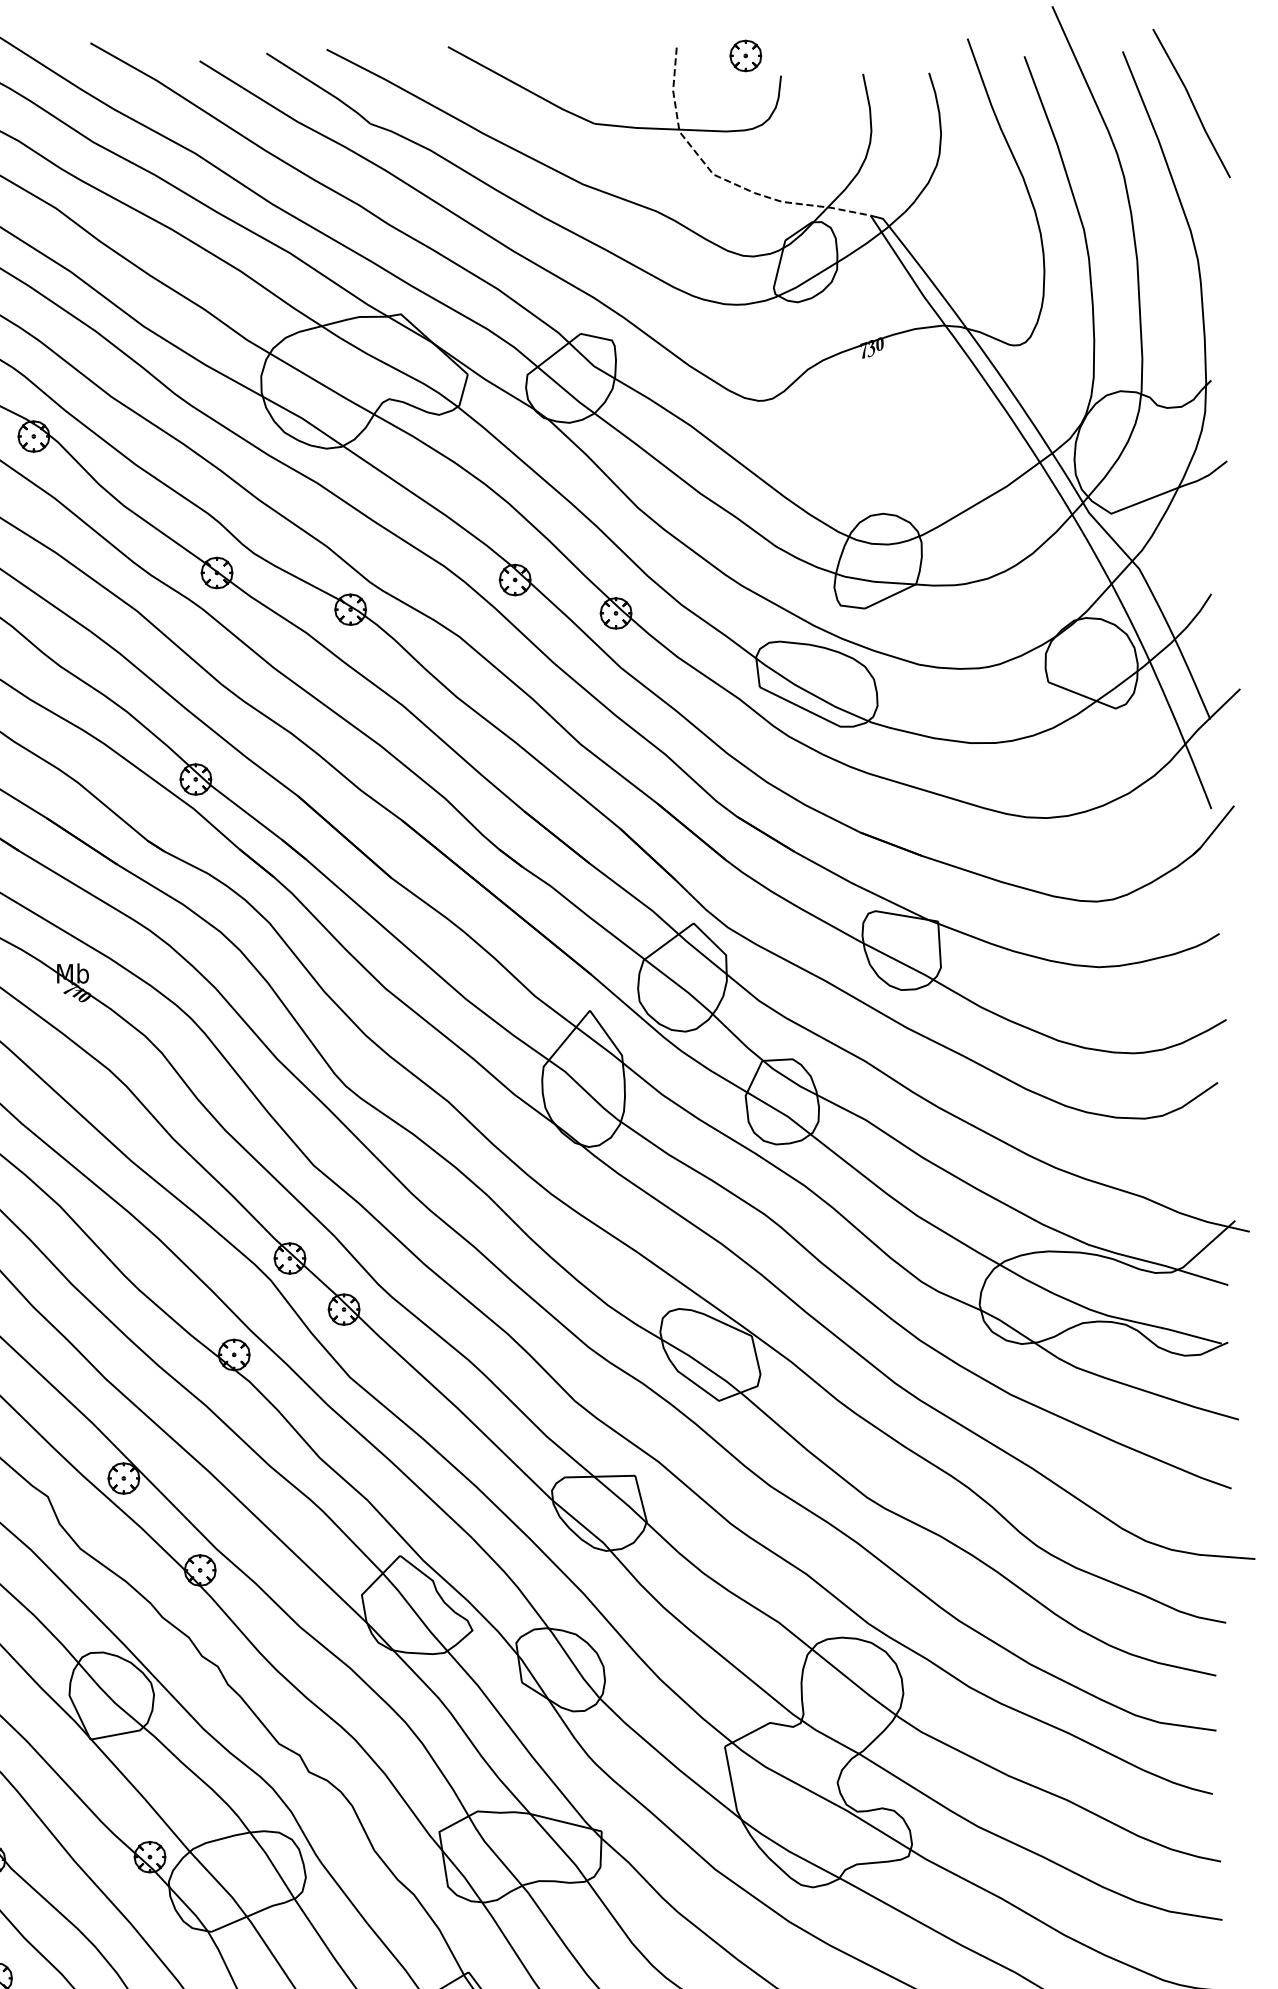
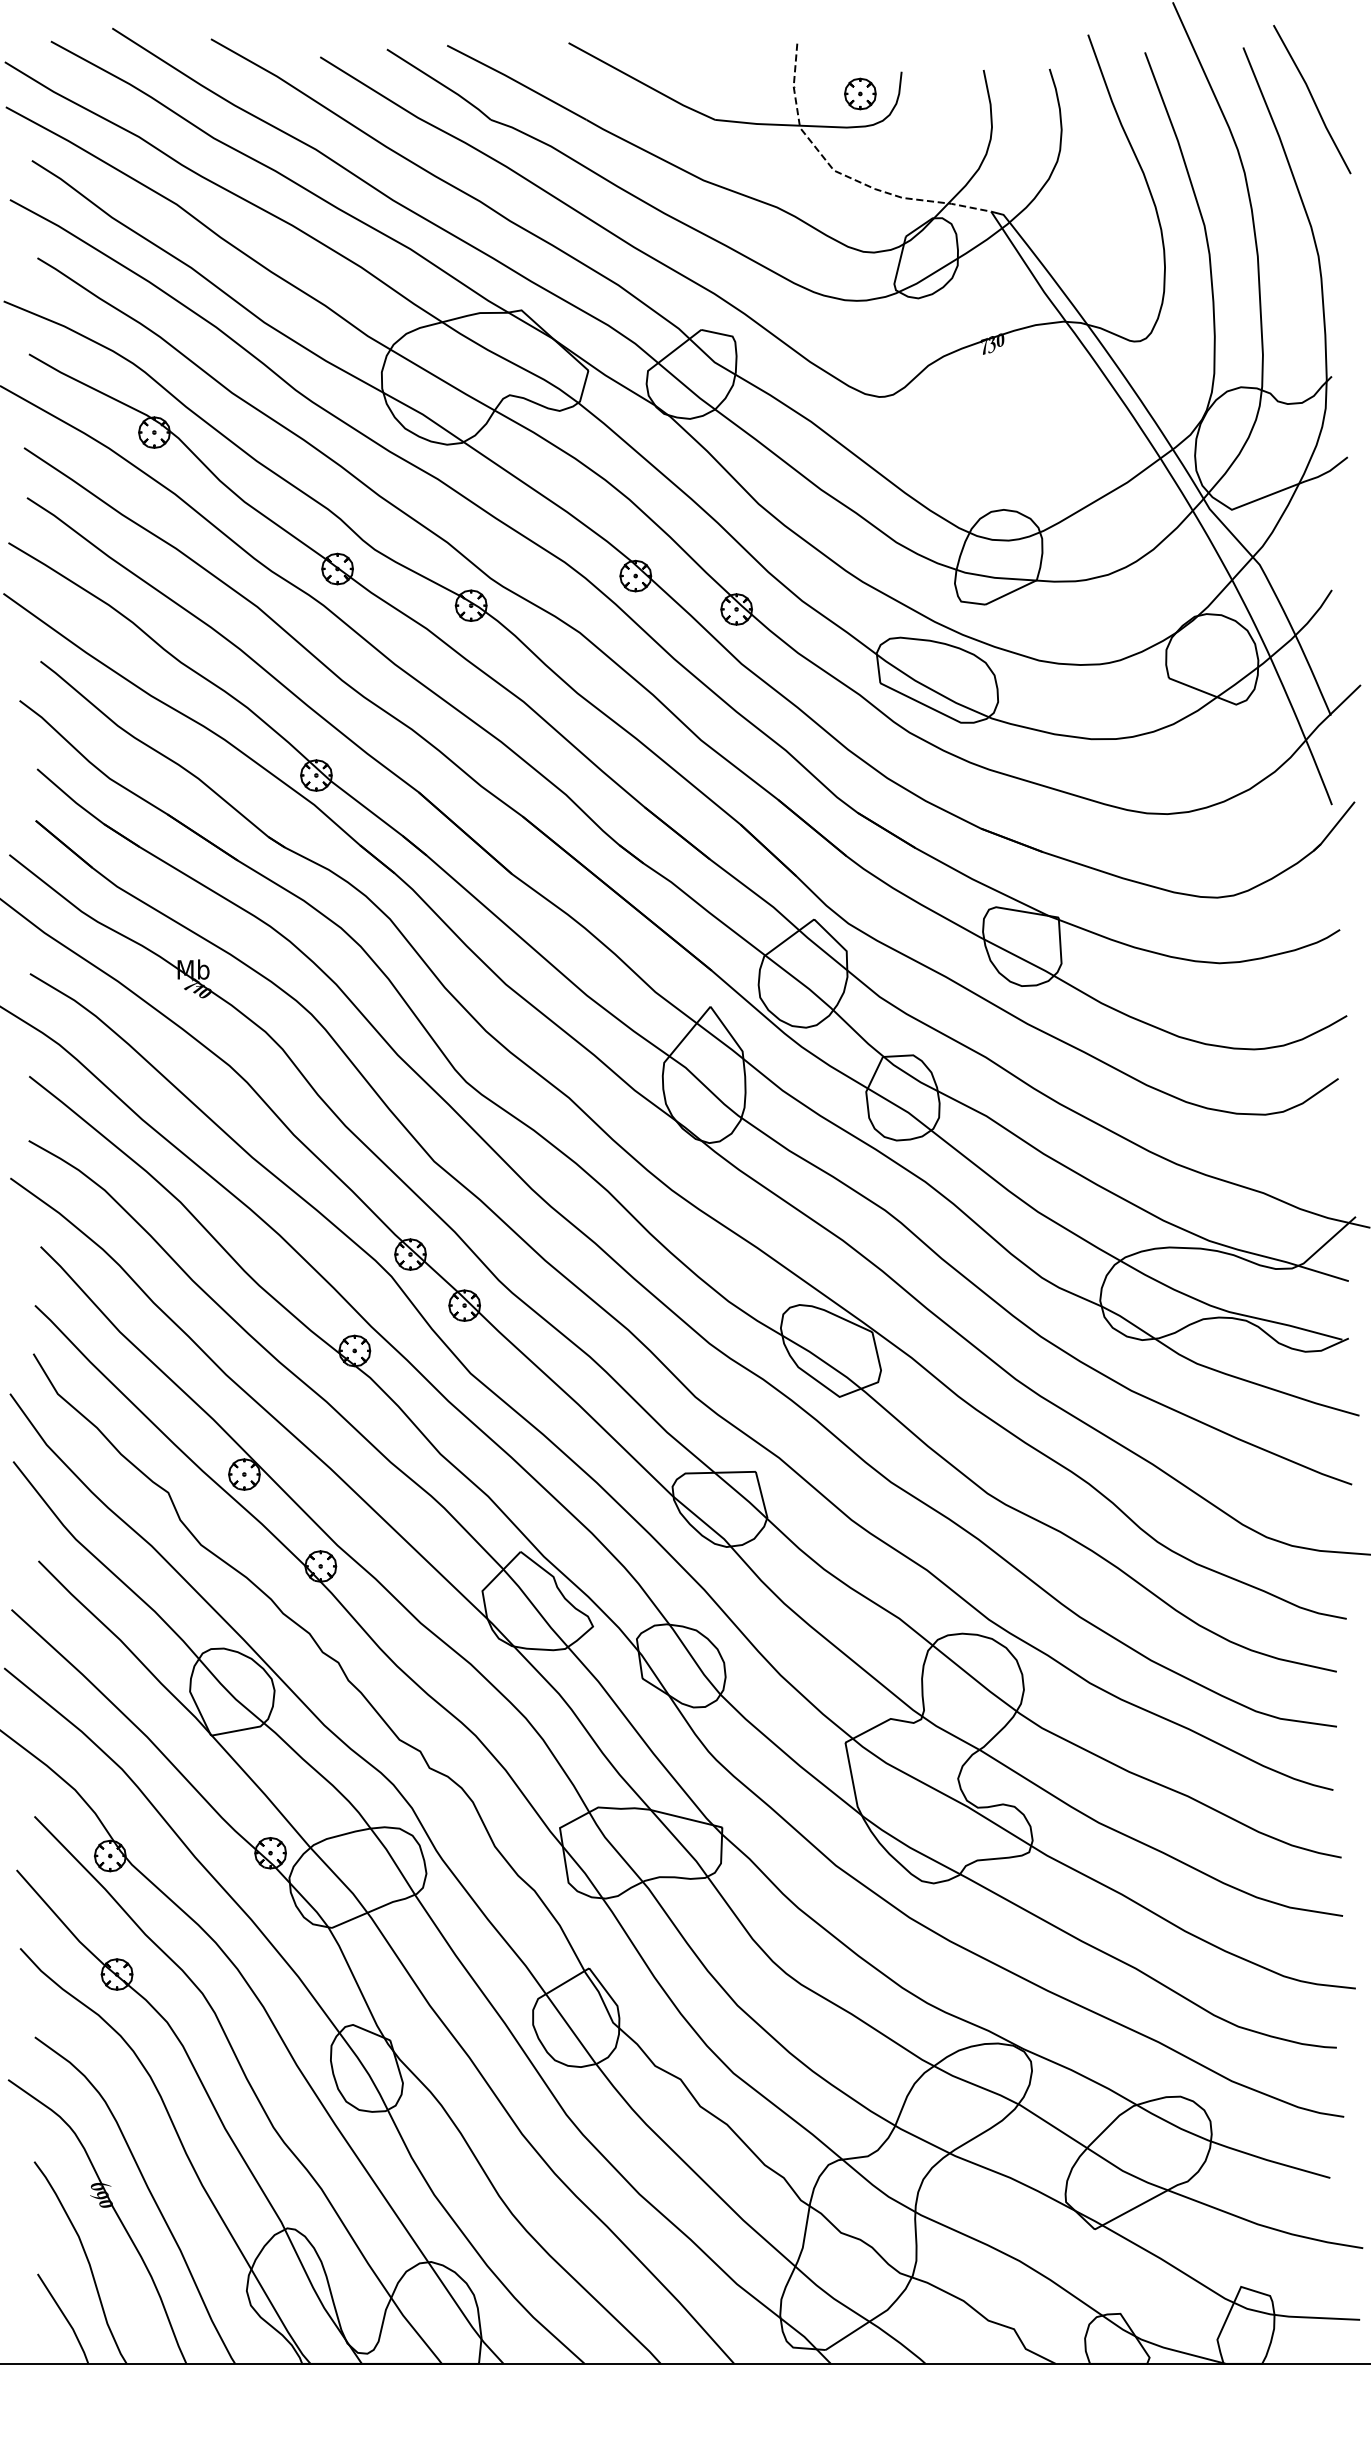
part: (745, 55) -> (860, 93), moved

